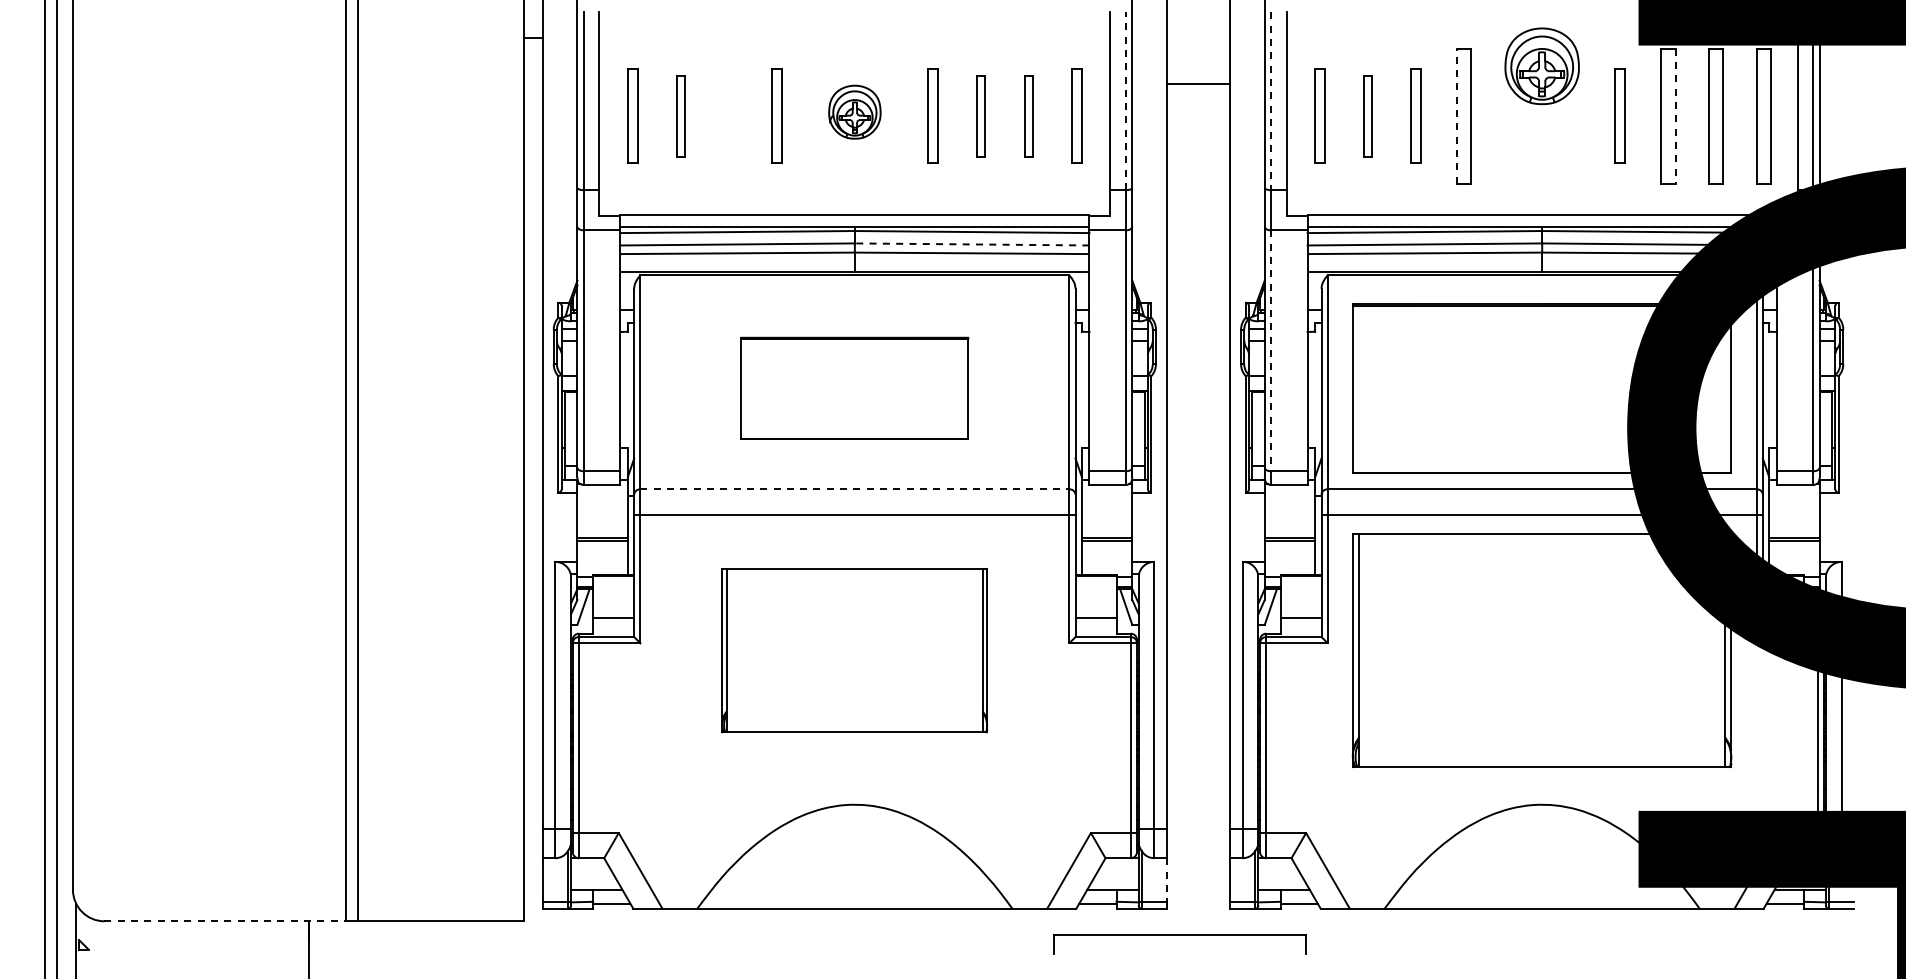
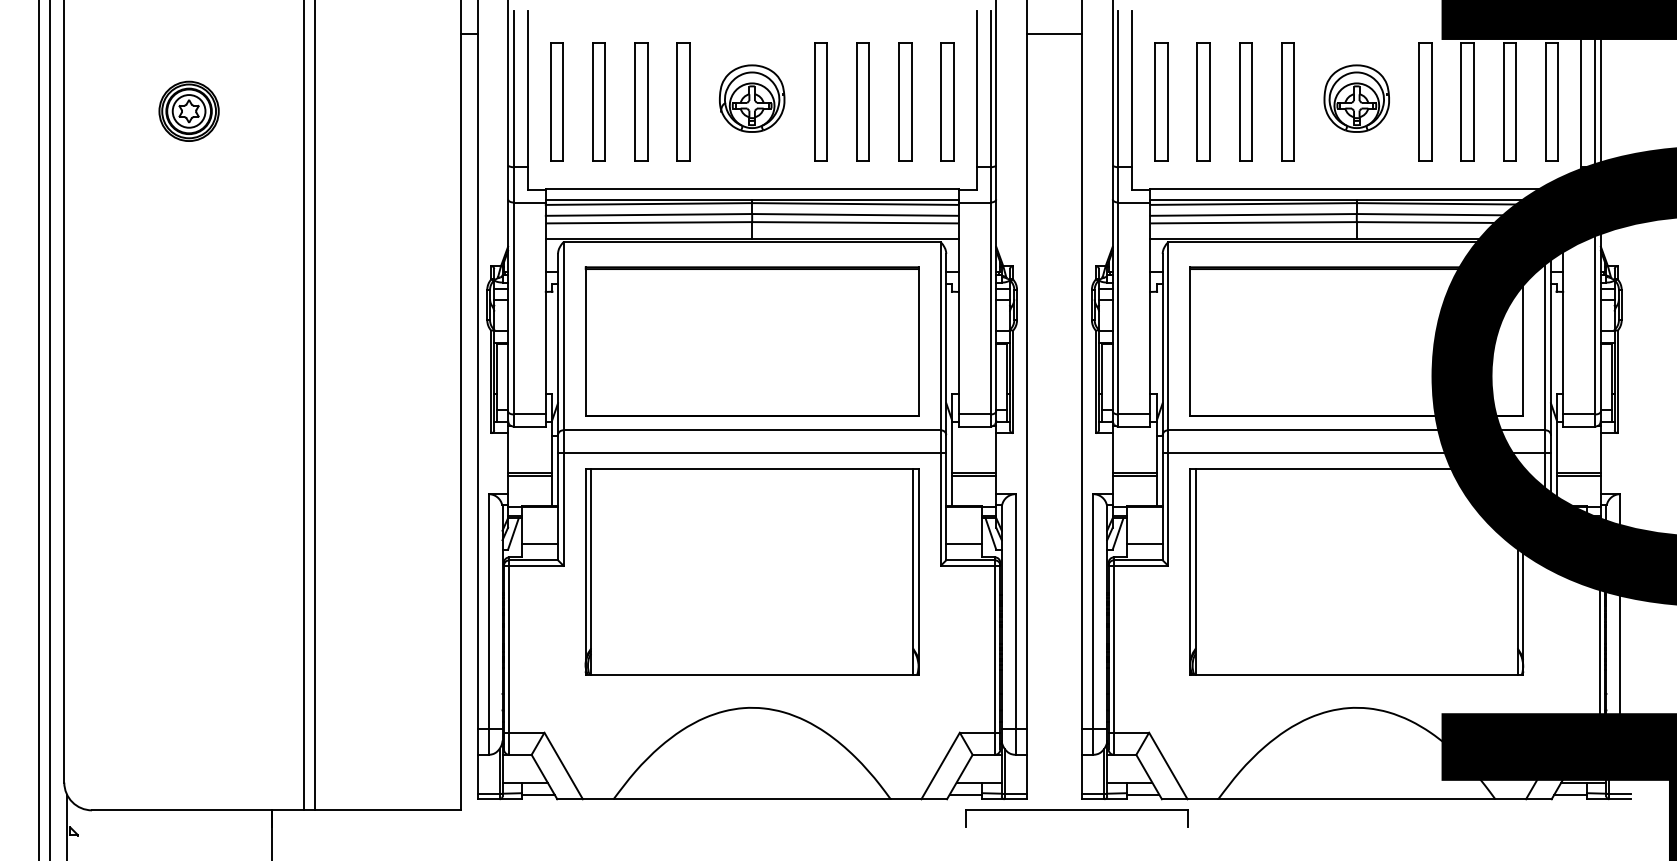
part: (1541, 65) -> (1356, 97), moved
line: (1198, 84) -> (1054, 33), moved
line: (1126, 101) -> (991, 89), dashed -> solid
line: (1271, 101) -> (1118, 89), dashed -> solid
part: (854, 111) -> (751, 97), size x1.43
line: (1456, 115) -> (1281, 101), dashed -> solid
part: (632, 116) -> (556, 102), size x1.43
part: (680, 116) -> (598, 102), size x1.67
part: (728, 116) -> (641, 102), added
part: (776, 116) -> (683, 102), size x1.43
part: (932, 116) -> (820, 102), size x1.43
part: (980, 116) -> (862, 102), size x1.67
part: (1028, 116) -> (904, 102), size x1.67
part: (1076, 116) -> (947, 102), size x1.43
part: (1320, 116) -> (1161, 102), size x1.43
part: (1367, 116) -> (1203, 102), size x1.67
part: (1415, 116) -> (1245, 102), size x1.43
part: (1620, 116) -> (1425, 102), size x1.43
line: (1675, 116) -> (1474, 102), dashed -> solid
part: (214, 126) -> (188, 111), added
line: (971, 244) -> (854, 214), dashed -> solid
line: (1271, 351) -> (1118, 309), dashed -> solid
part: (854, 388) -> (751, 341), size x1.67
line: (855, 489) -> (752, 430), dashed -> solid
part: (854, 650) -> (751, 572), size x1.43
line: (1167, 880) -> (1027, 774), dashed -> solid
line: (225, 921) -> (198, 810), dashed -> solid
part: (1179, 935) -> (1076, 810), moved

